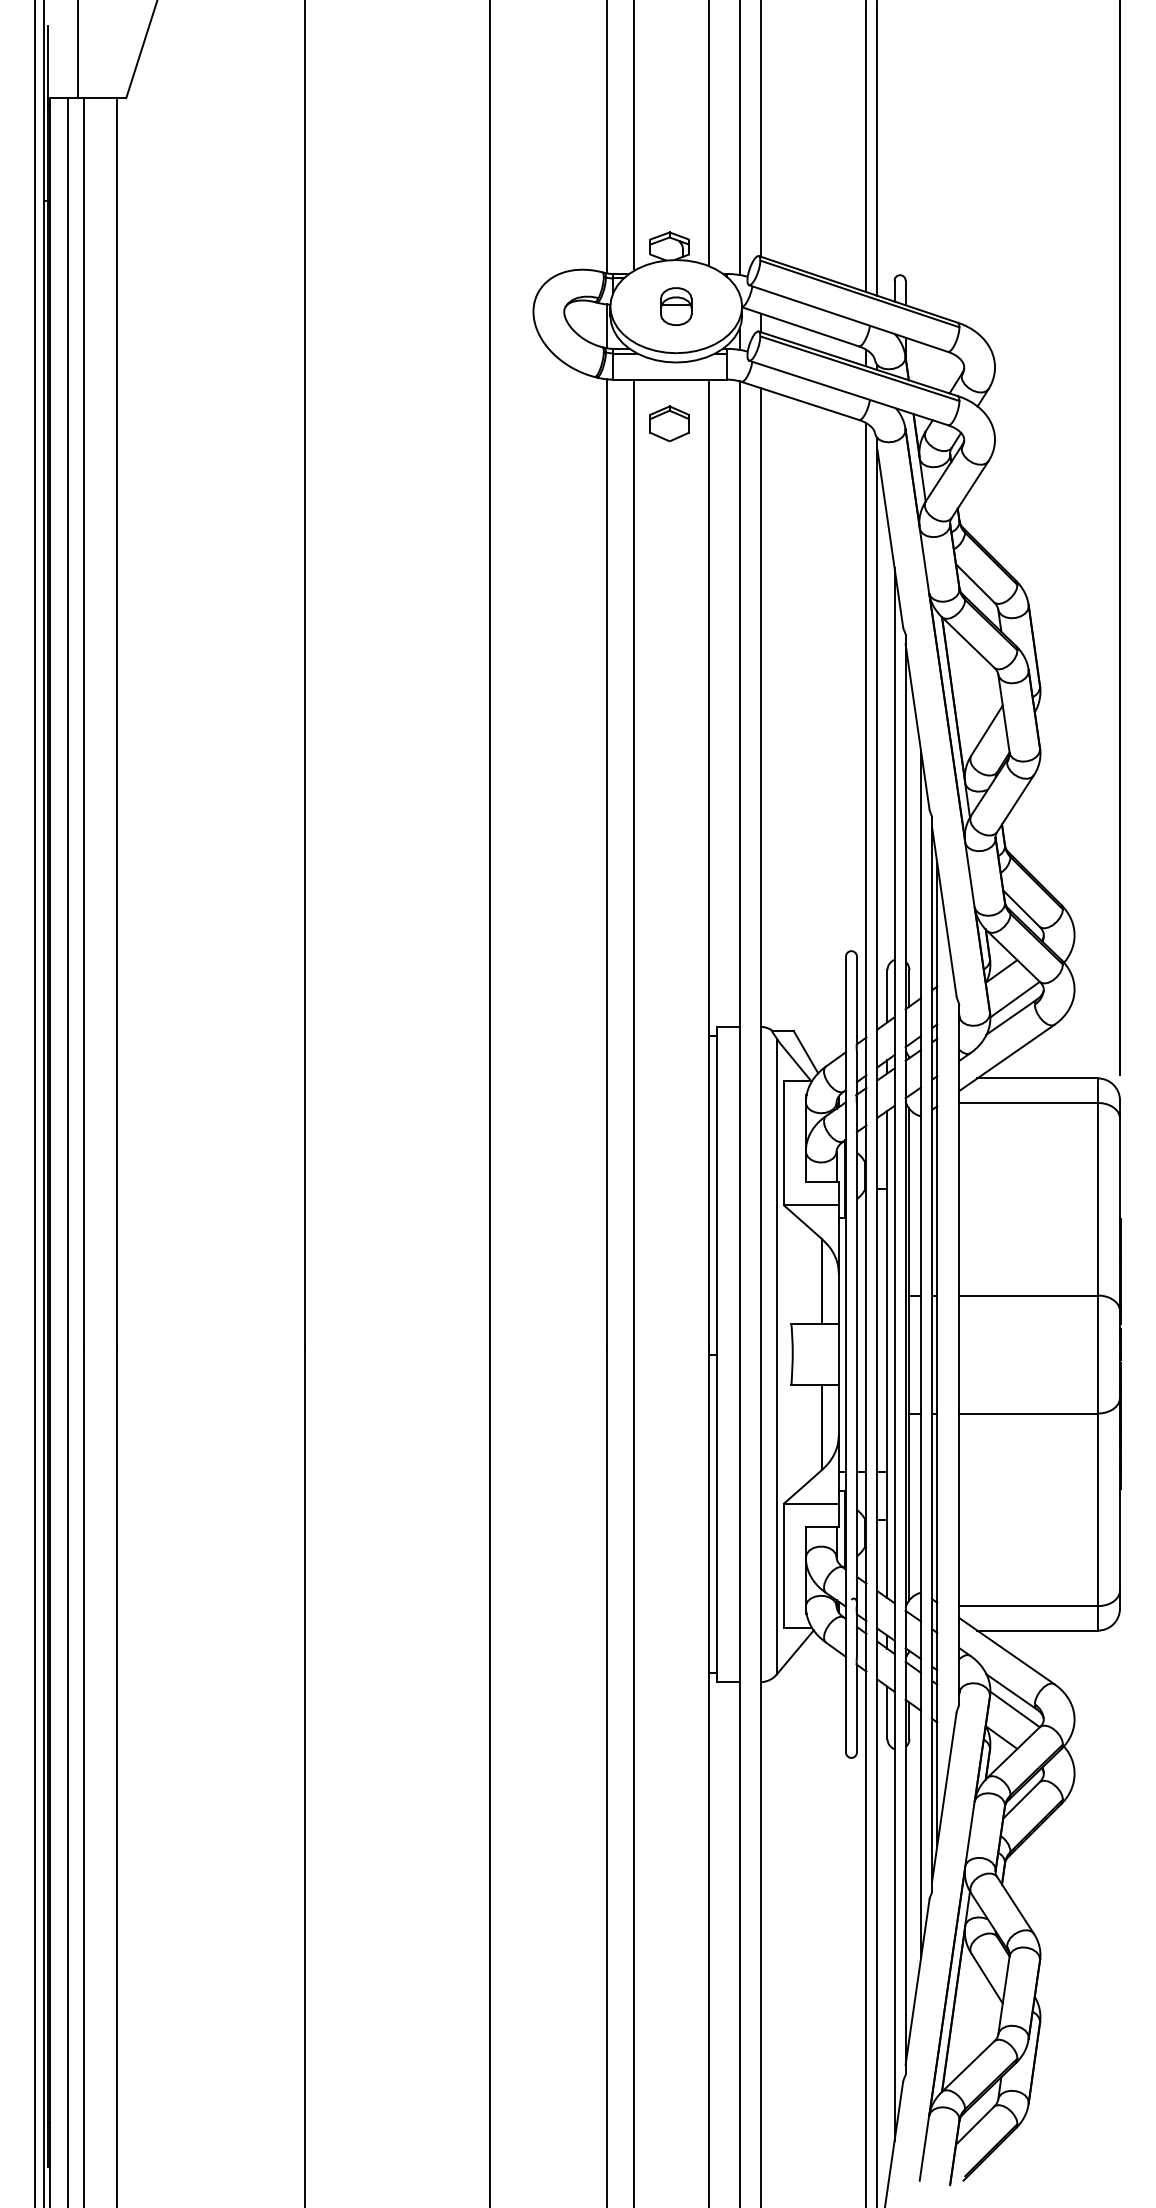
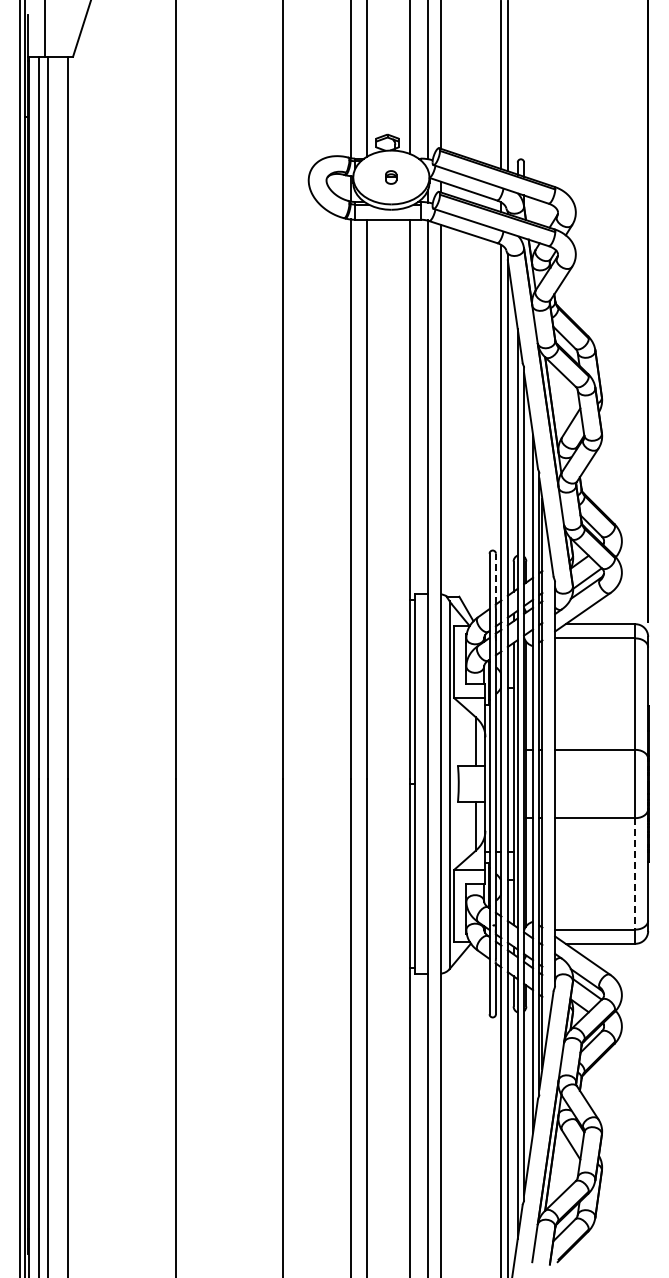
part: (674, 306) -> (390, 177), size x0.6
part: (669, 424) -> (387, 245), removed
line: (856, 999) -> (495, 578), solid -> dashed
line: (1098, 1509) -> (635, 873), solid -> dashed

